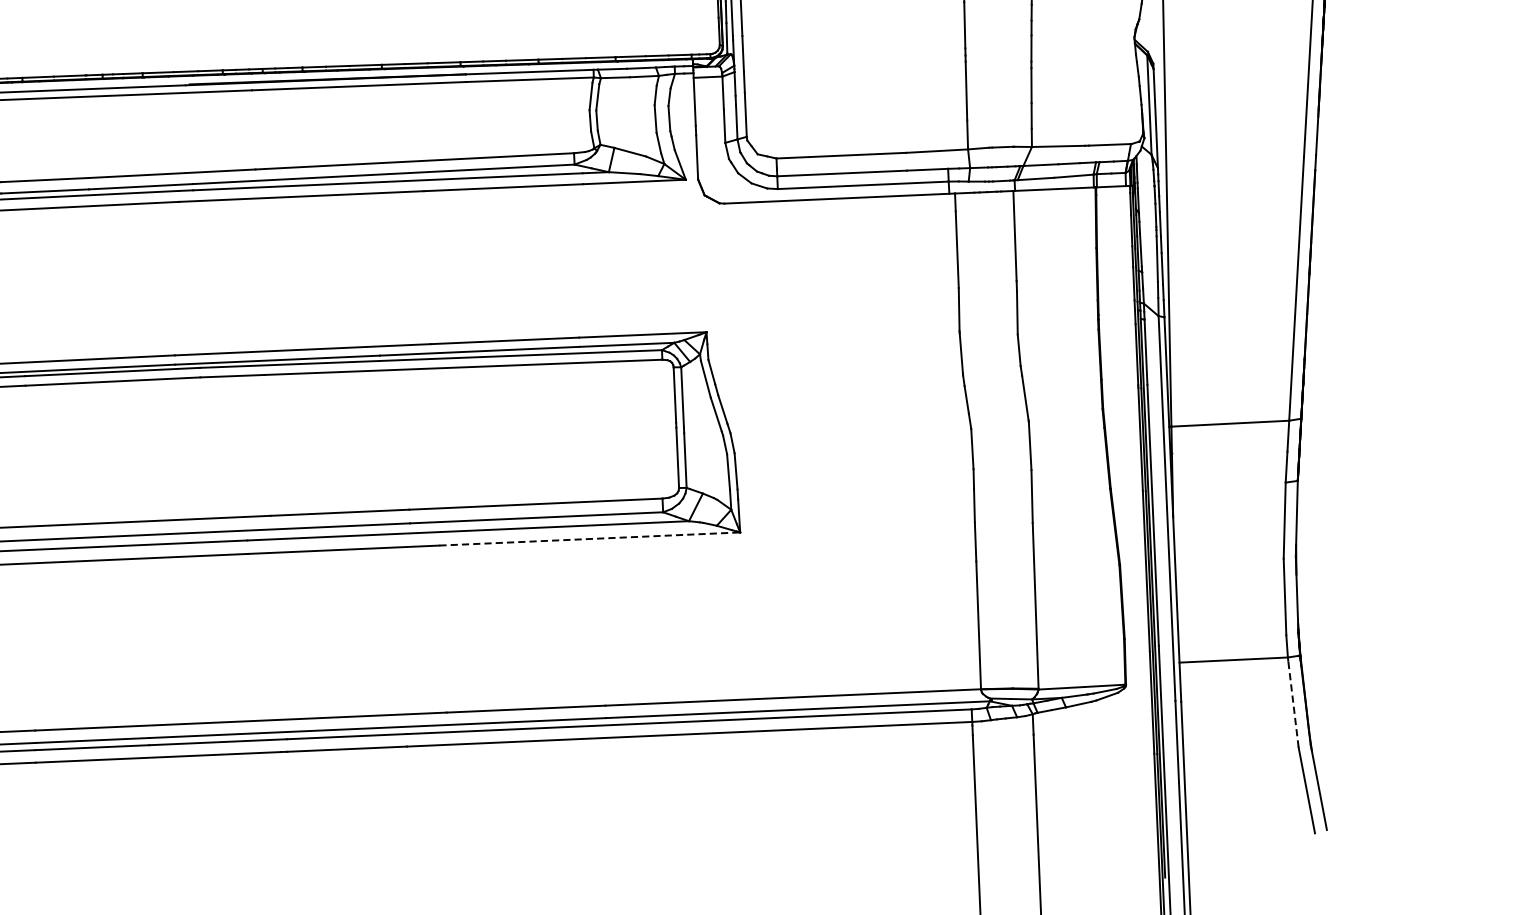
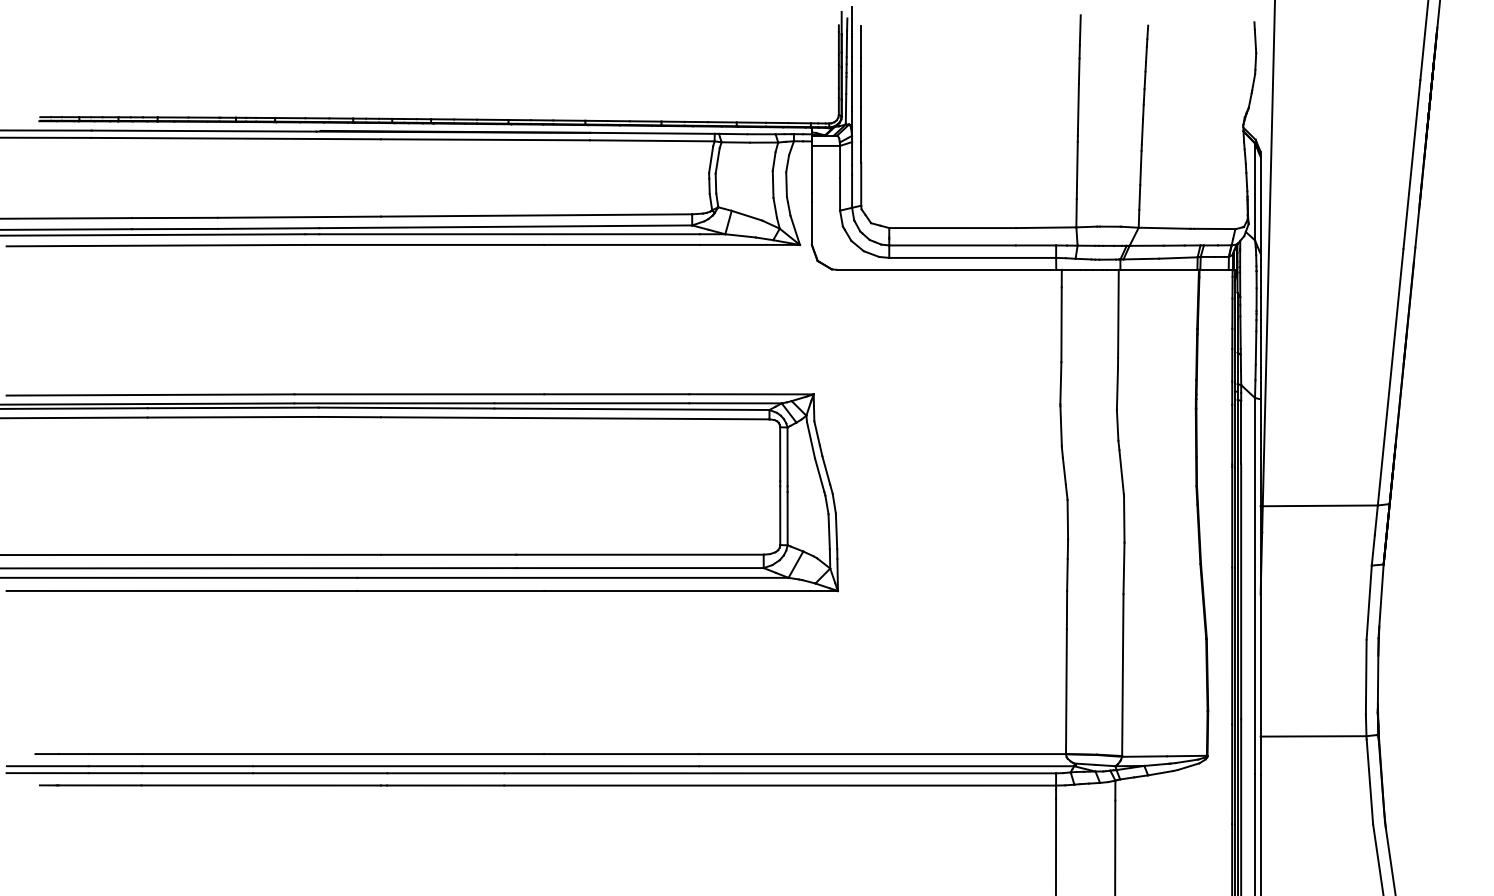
line: (590, 539) -> (691, 591), dashed -> solid
line: (1293, 703) -> (1369, 781), dashed -> solid

